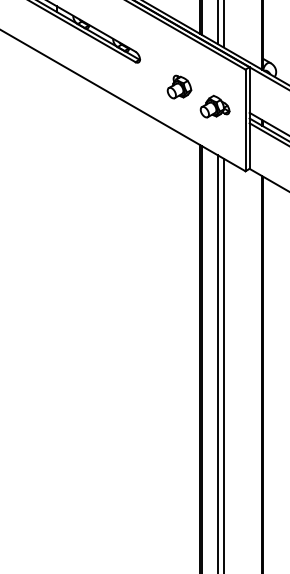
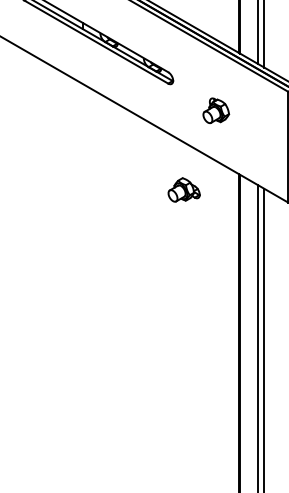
part: (214, 106) -> (183, 189), moved

